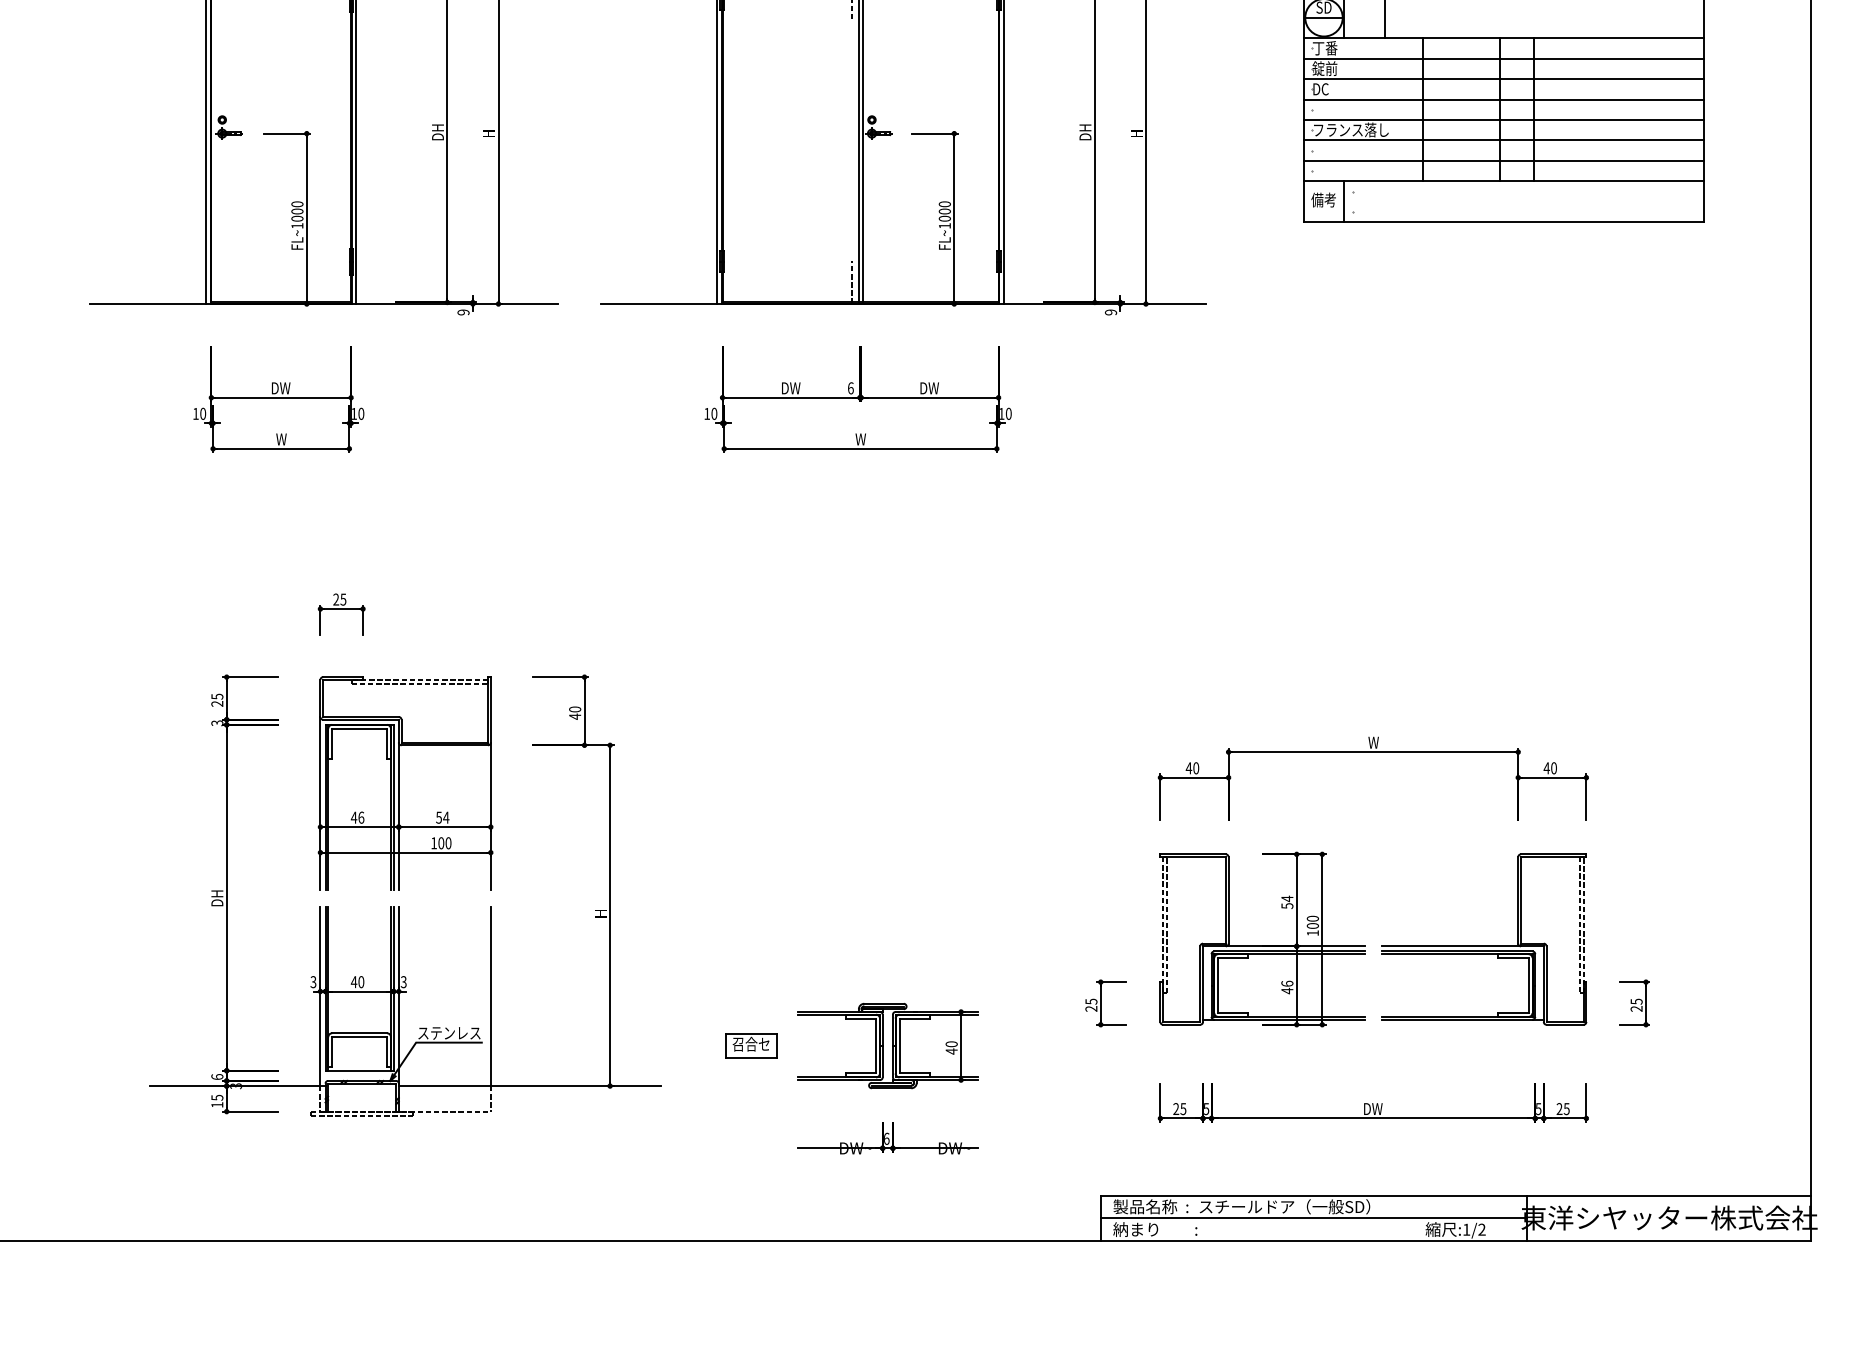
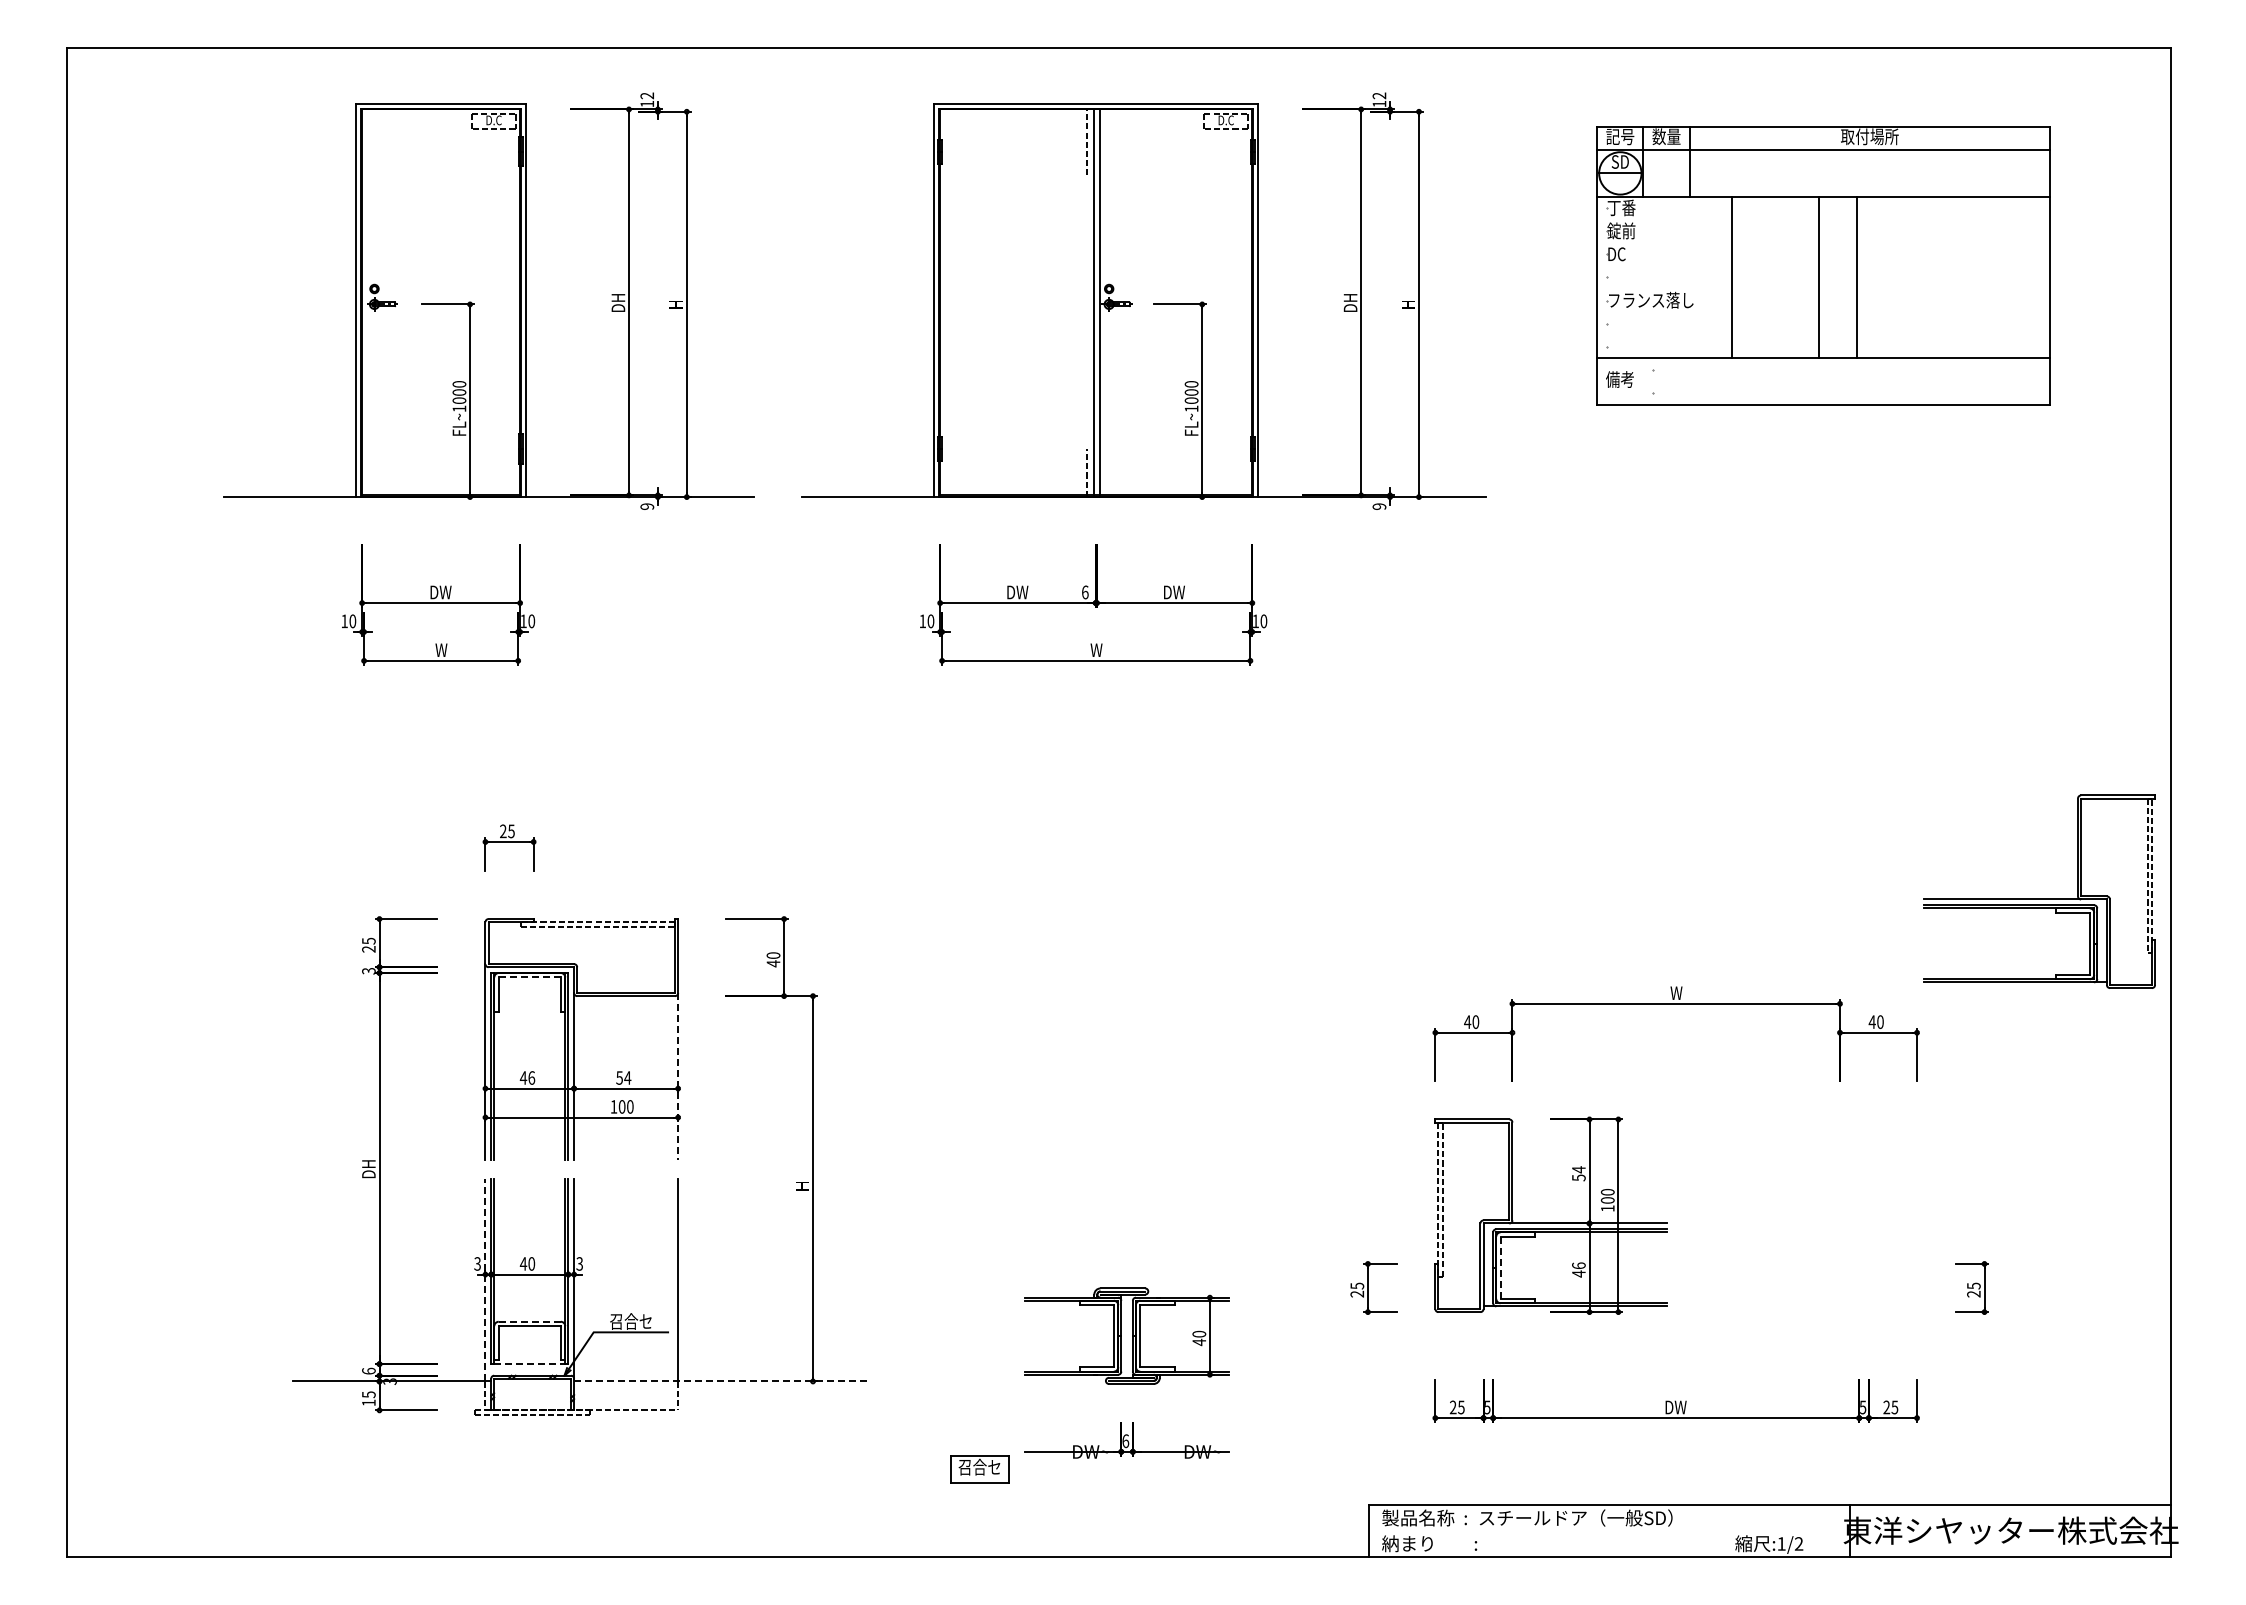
line: (1503, 58) -> (1823, 219), removed
line: (1503, 78) -> (1823, 242), removed
line: (1503, 99) -> (1823, 265), removed
line: (1503, 120) -> (1823, 289), removed
line: (1503, 140) -> (1823, 312), removed
line: (1503, 161) -> (1823, 335), removed
line: (1344, 201) -> (1643, 381), removed
line: (359, 728) -> (529, 977), solid -> dashed
line: (491, 816) -> (678, 1076), solid -> dashed
part: (1484, 945) -> (2039, 898), moved
line: (1218, 985) -> (1500, 1267), solid -> dashed
line: (320, 995) -> (485, 1279), solid -> dashed
line: (360, 1033) -> (530, 1321), solid -> dashed
text: (449, 1033) -> (631, 1321), ステンレス -> 召合セ
part: (751, 1046) -> (979, 1469), moved
line: (360, 1071) -> (530, 1364), solid -> dashed
line: (530, 1086) -> (722, 1381), solid -> dashed
line: (1314, 1218) -> (1609, 1531), removed

